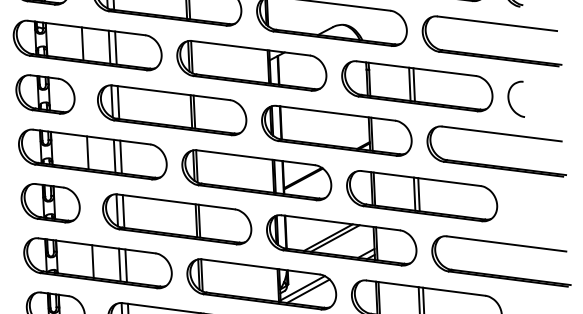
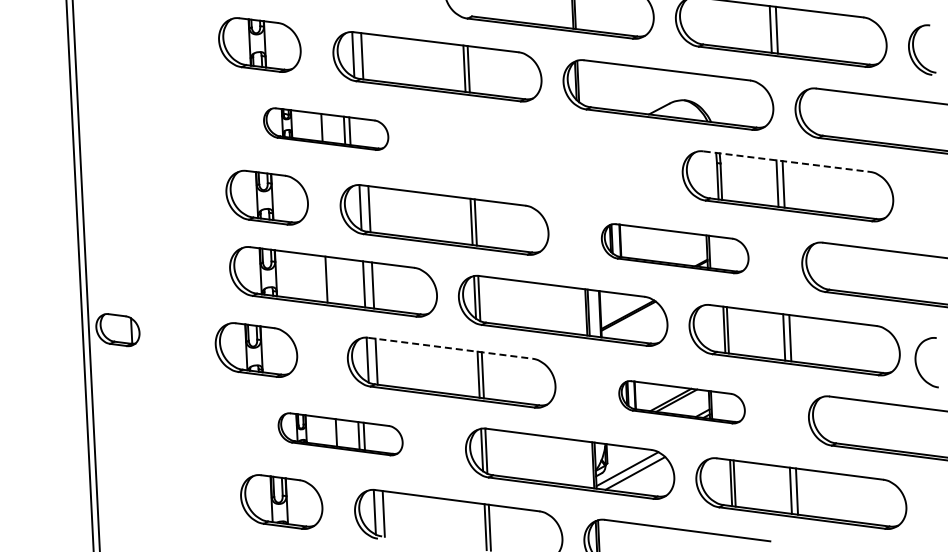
part: (87, 45) -> (325, 128), size x0.6
part: (251, 65) -> (555, 157), removed
line: (416, 68) -> (786, 161), solid -> dashed
curve: (509, 101) -> (917, 365), moved
part: (336, 130) -> (674, 248), size x0.7
part: (50, 202) -> (256, 349), moved
line: (176, 202) -> (450, 348), solid -> dashed
part: (341, 240) -> (681, 402), size x0.6
part: (97, 263) -> (340, 434), size x0.6

